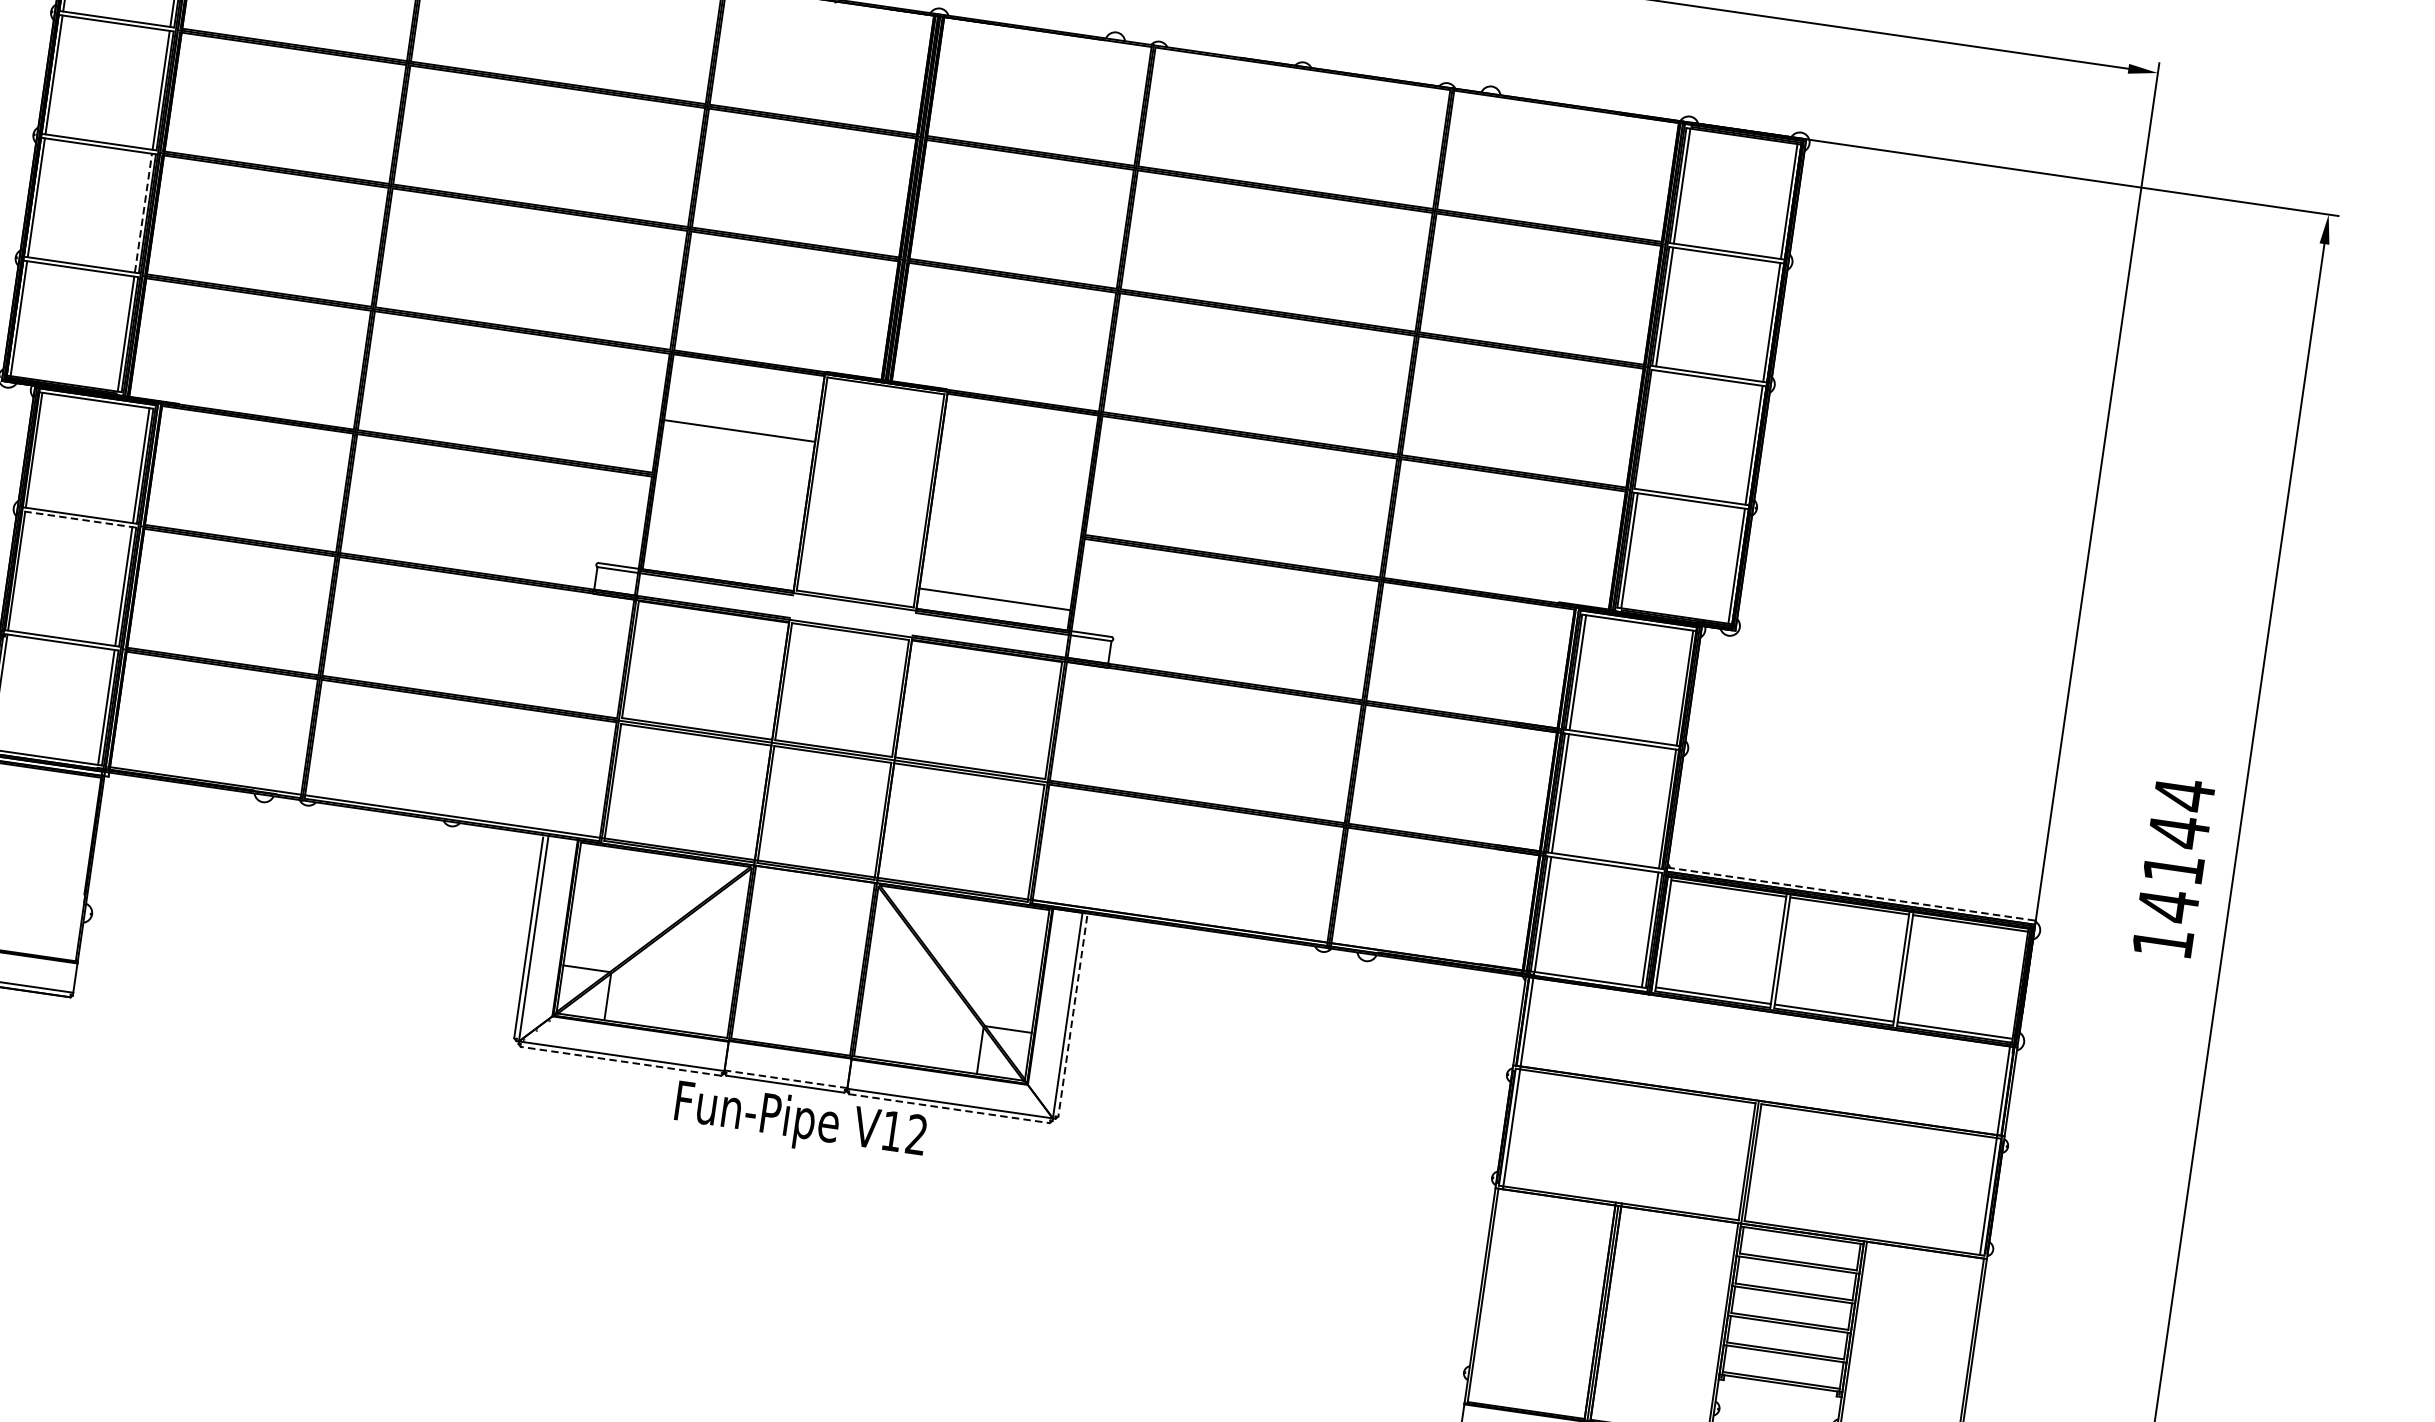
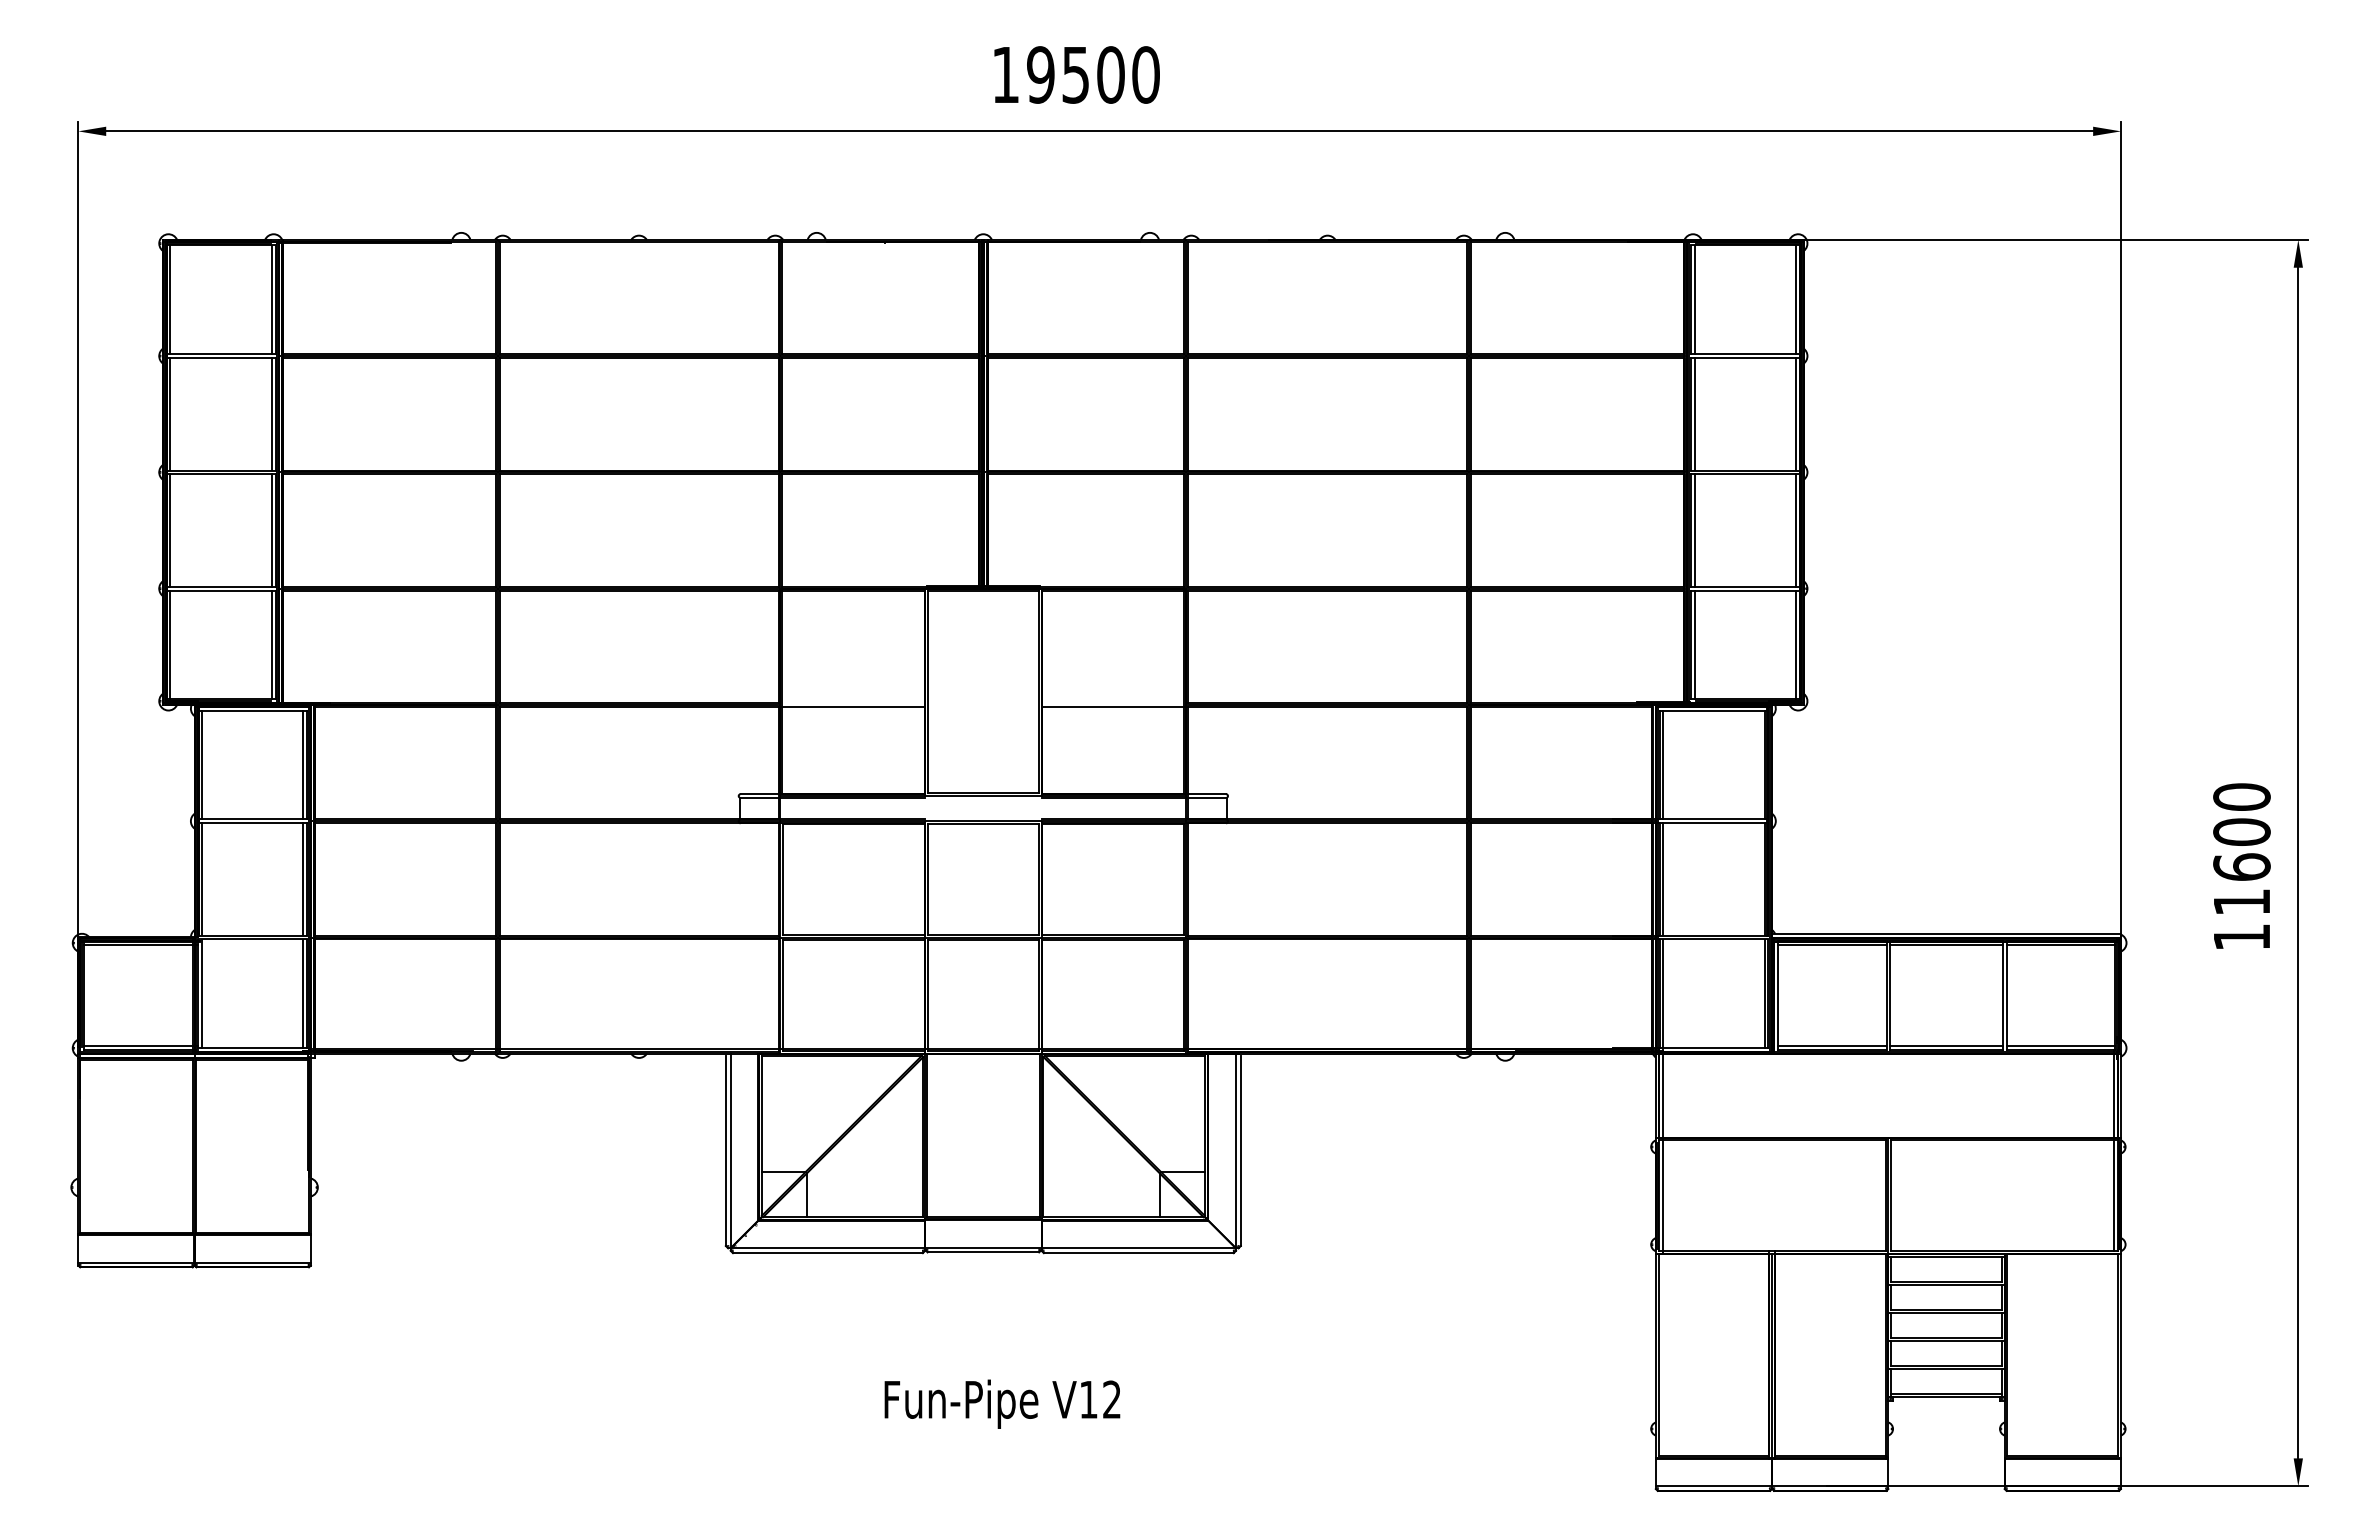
line: (143, 213) -> (271, 530), dashed -> solid
line: (1646, 429) -> (1694, 530), added
line: (739, 430) -> (853, 706), moved
line: (78, 519) -> (252, 823), dashed -> solid
line: (994, 598) -> (1112, 706), moved
text: (2175, 850) -> (2241, 849), 14144 -> 11600
line: (1852, 894) -> (1947, 933), dashed -> solid
line: (1072, 1016) -> (1240, 1151), dashed -> solid
line: (620, 1061) -> (827, 1253), dashed -> solid
line: (785, 1078) -> (982, 1247), dashed -> solid
line: (949, 1108) -> (1138, 1253), dashed -> solid
text: (800, 1122) -> (1002, 1403), moved

